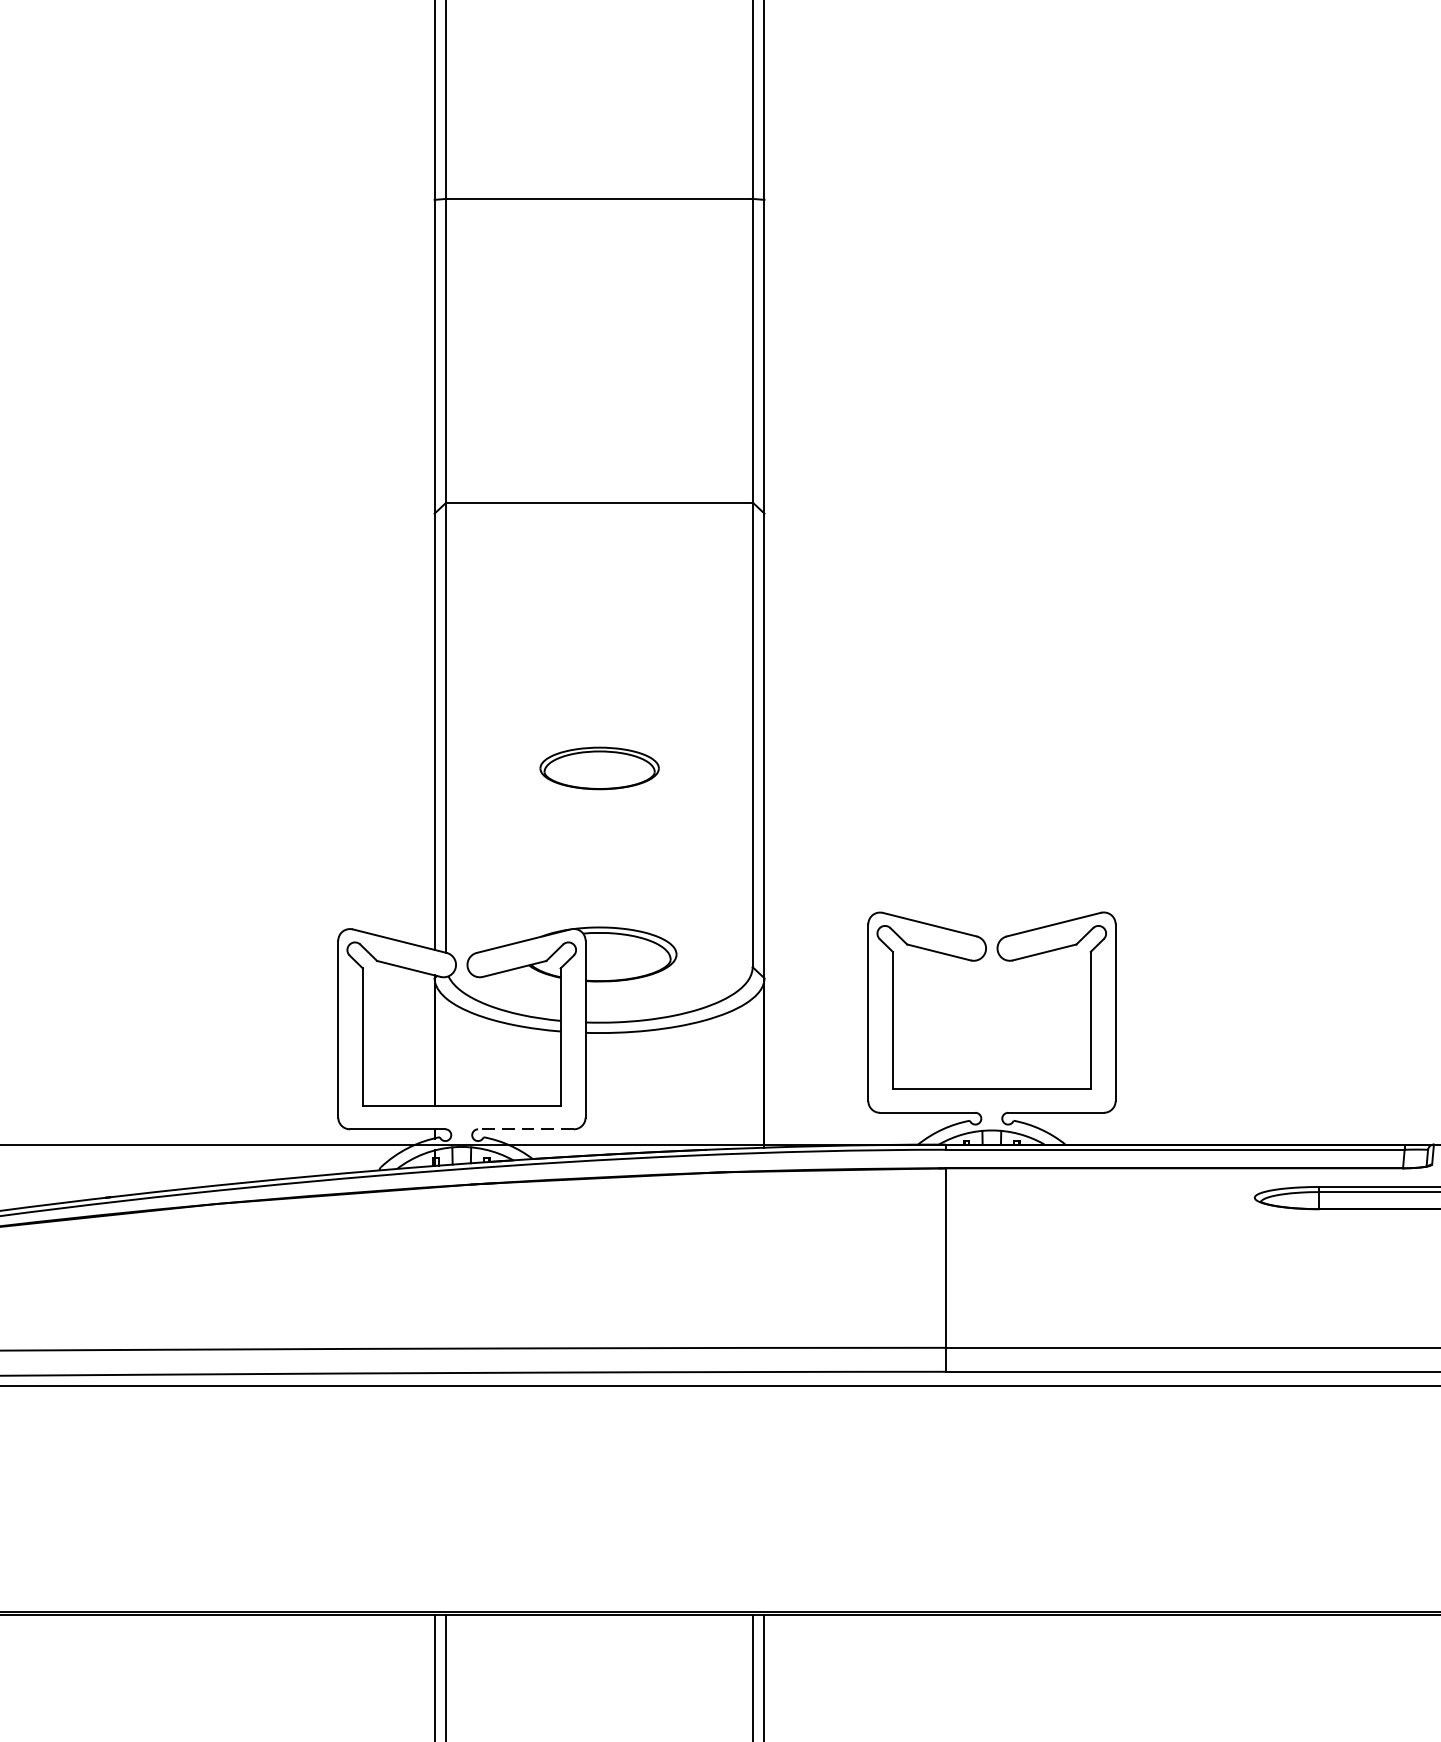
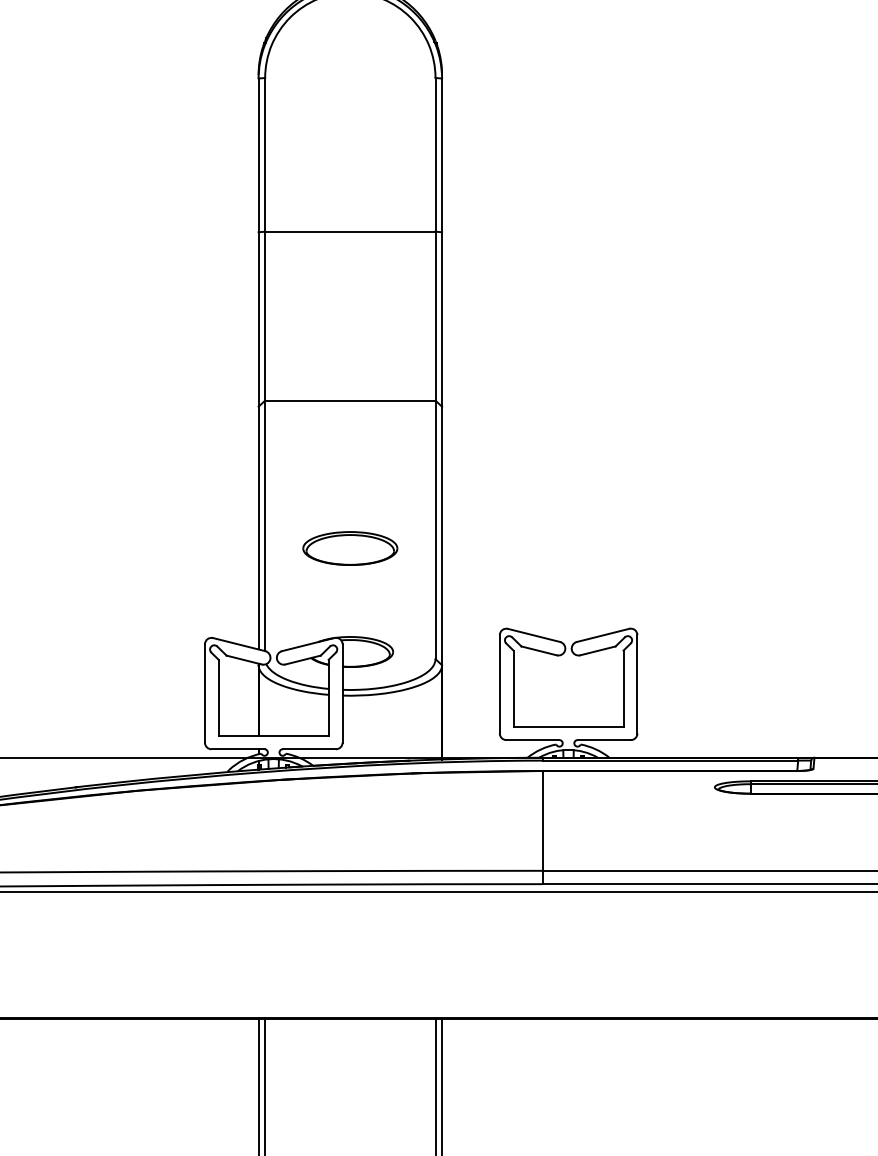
part: (599, 768) -> (350, 548), size x1.43
line: (526, 1129) -> (309, 749), dashed -> solid

